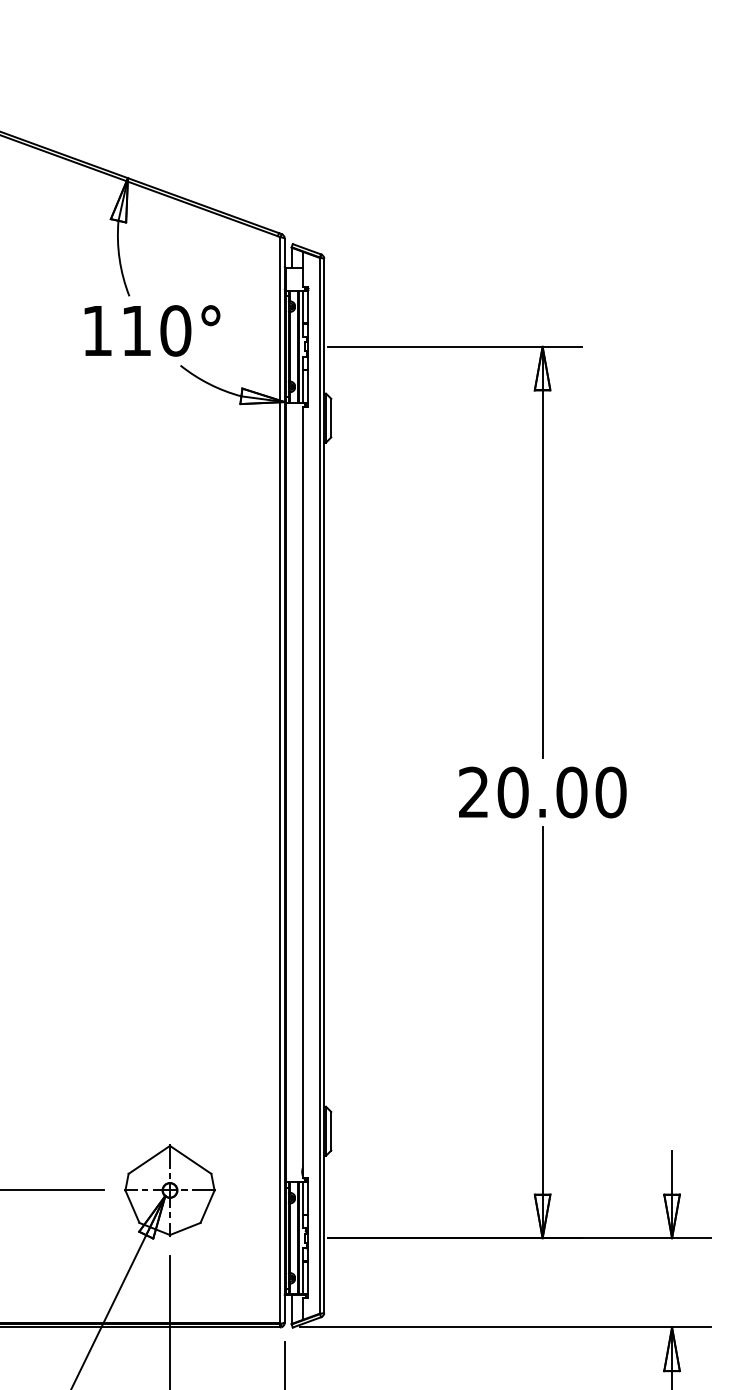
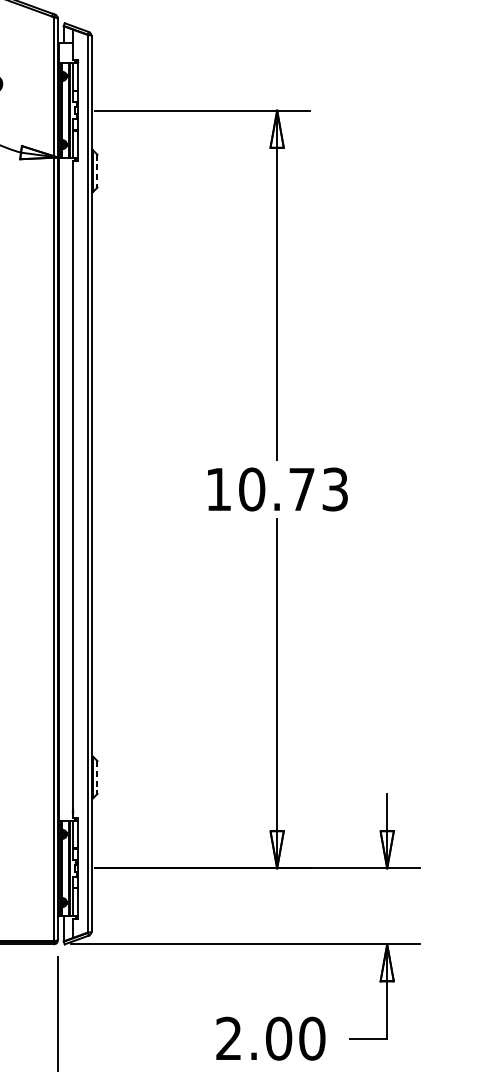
line: (331, 418) -> (97, 171), solid -> dashed
text: (542, 792) -> (277, 489), 20.00 -> 10.73
line: (331, 1131) -> (97, 777), solid -> dashed

